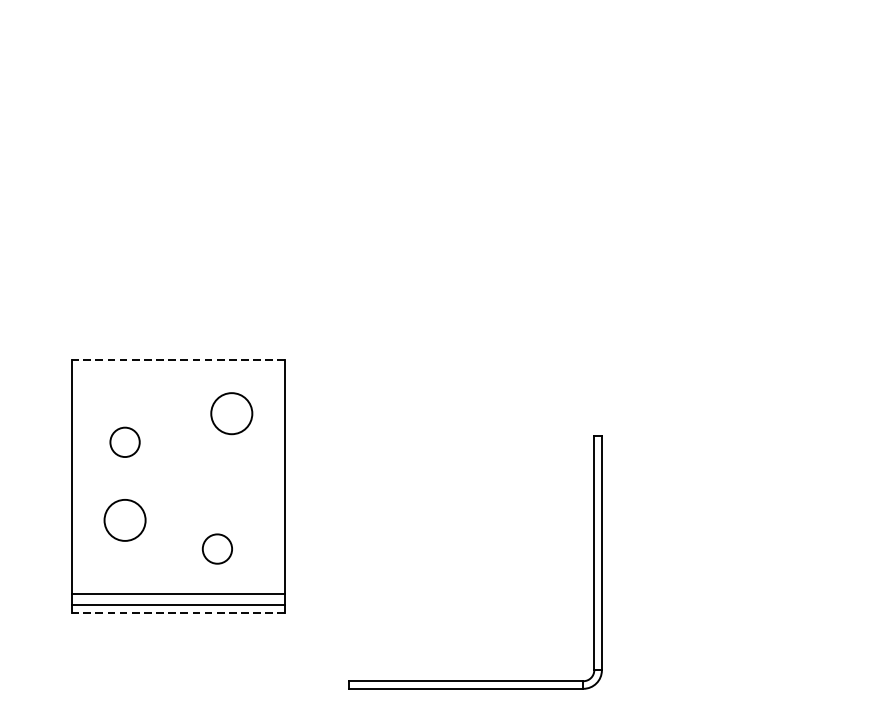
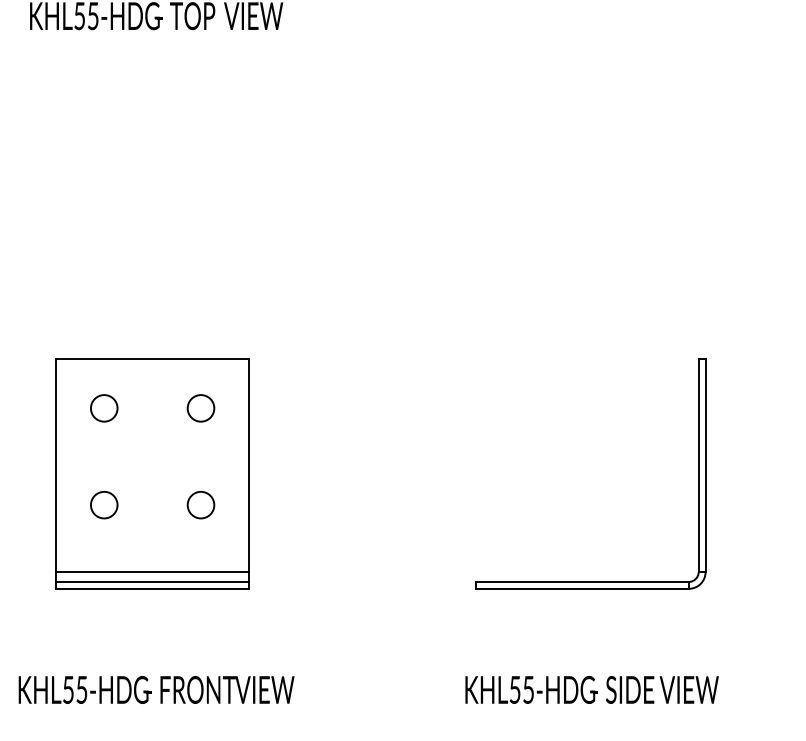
line: (178, 359) -> (152, 359), dashed -> solid
circle: (231, 413) -> (200, 408), size x0.71
circle: (125, 442) -> (104, 408), moved
circle: (124, 519) -> (103, 504), size x0.71
circle: (216, 549) -> (200, 505), moved
part: (594, 561) -> (698, 473), moved
line: (178, 612) -> (152, 588), dashed -> solid

